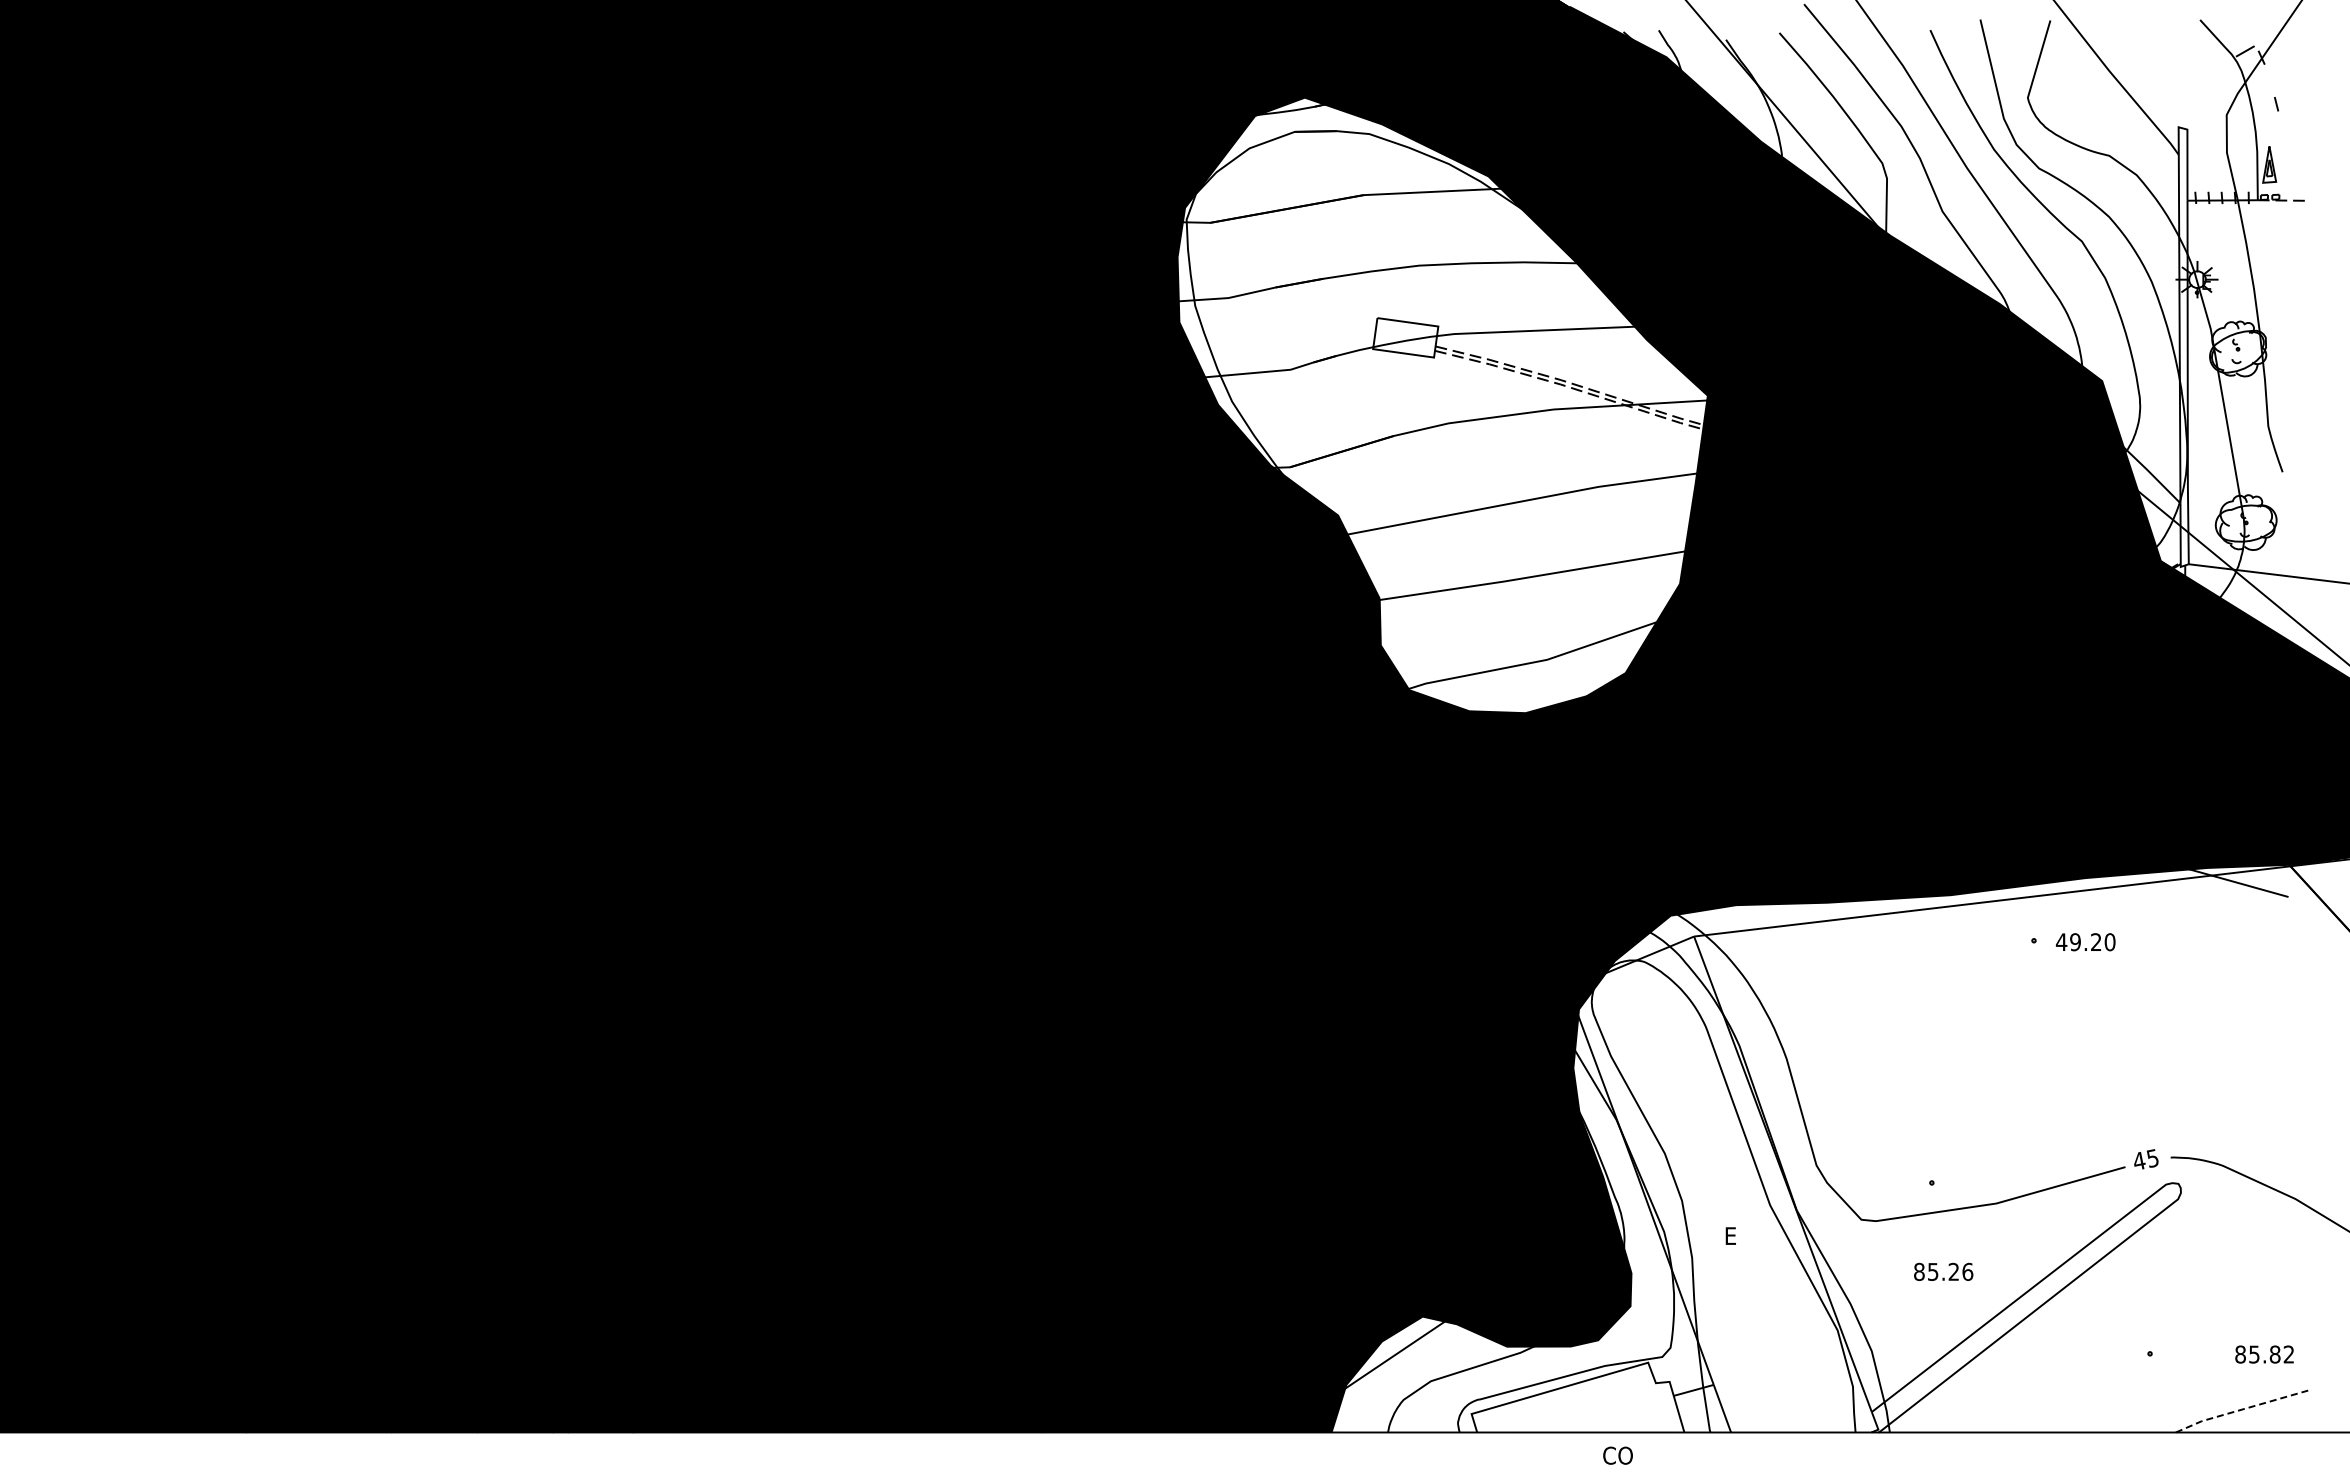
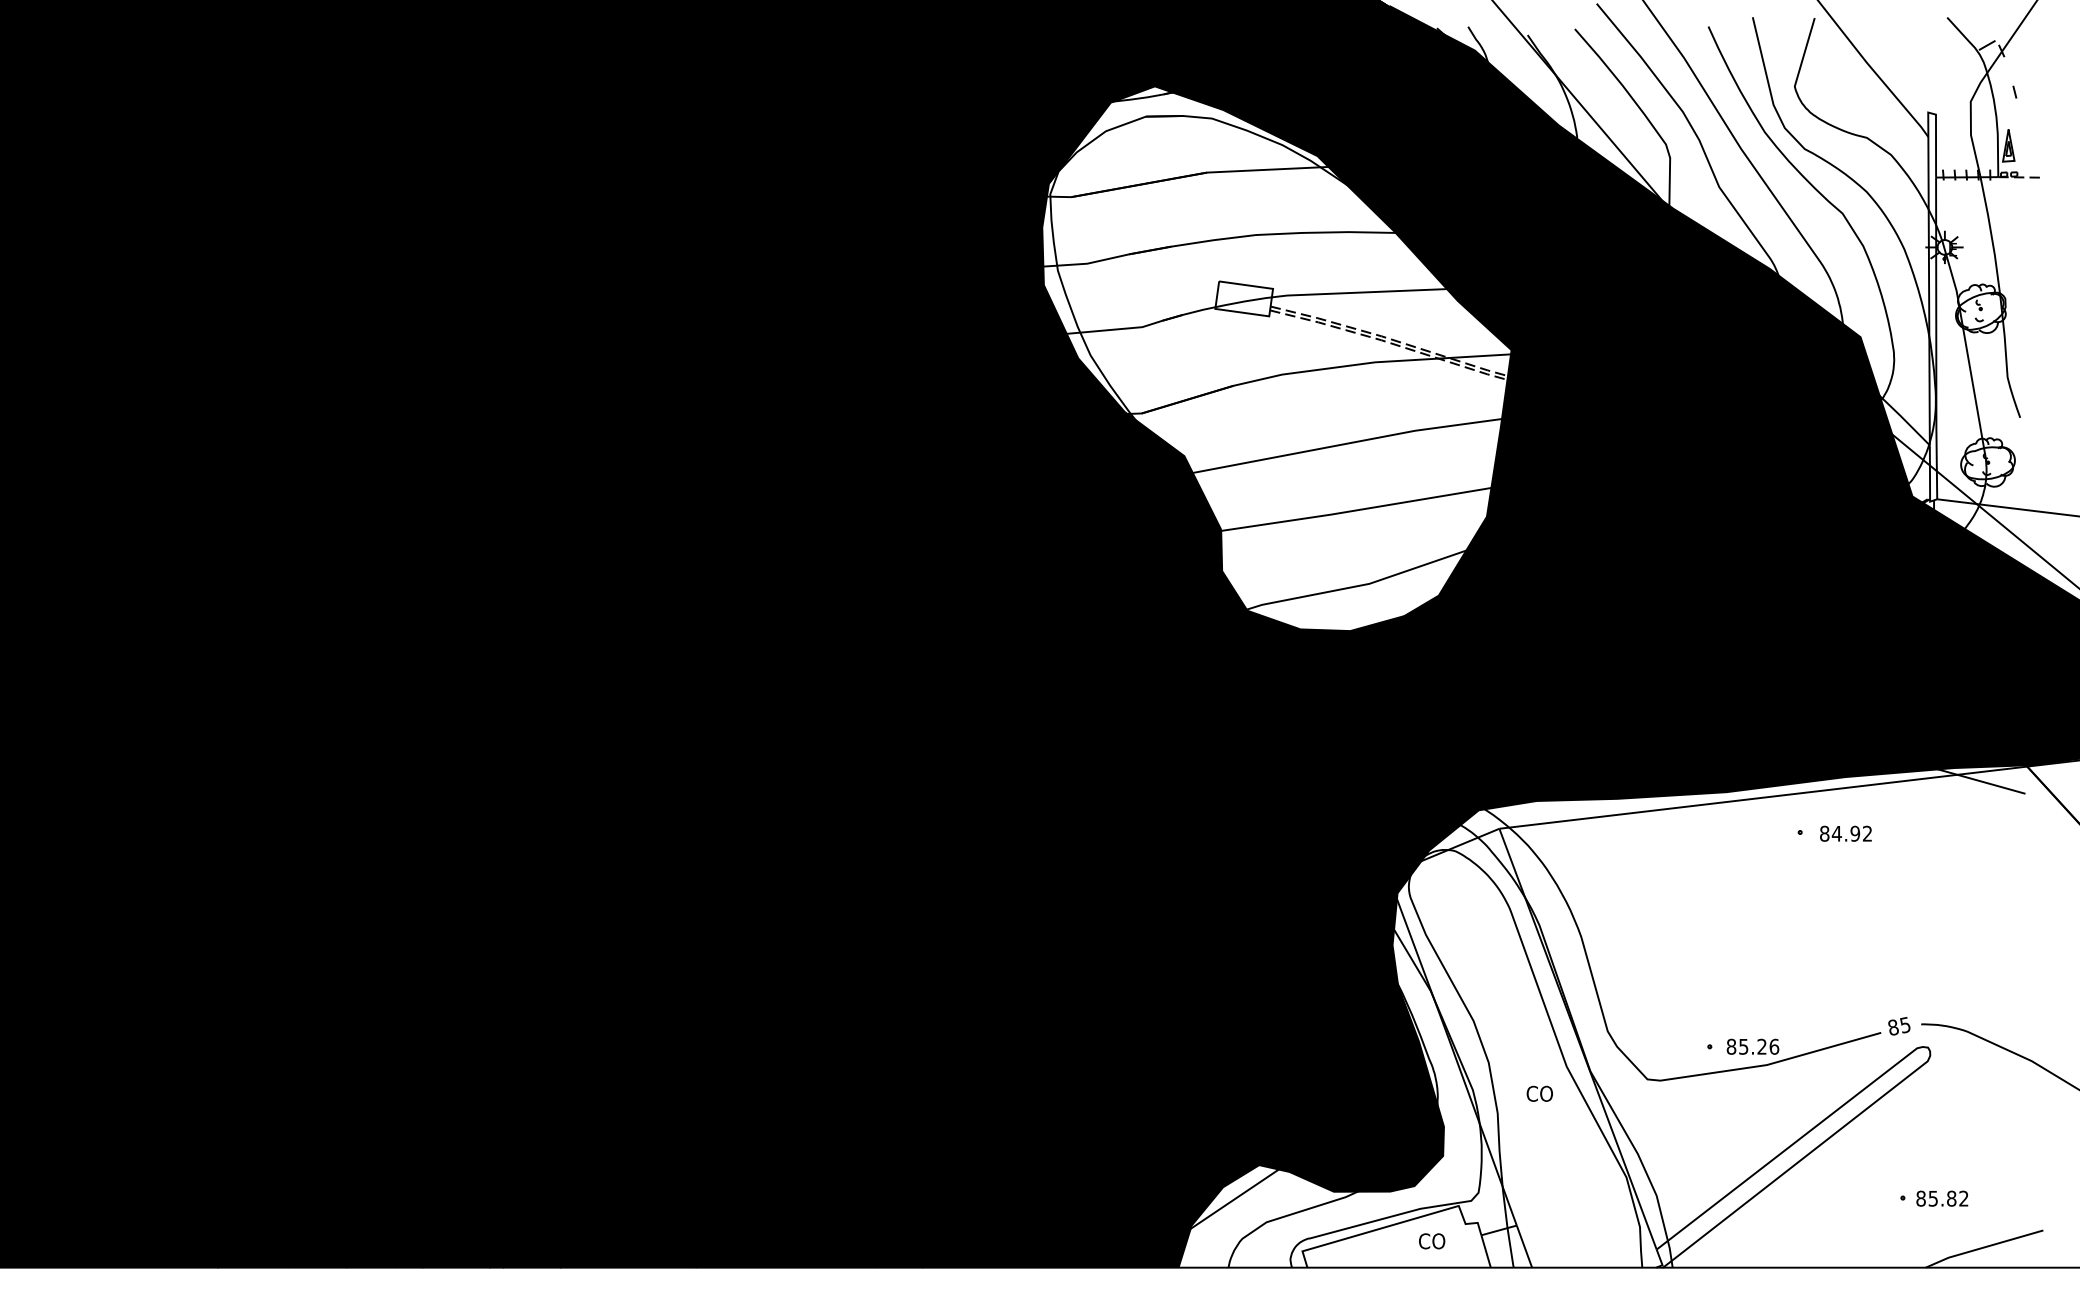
text: (2085, 942) -> (1845, 834), 49.20 -> 84.92
text: (2139, 1161) -> (1893, 1027), 45 -> 85
text: (1739, 1236) -> (1539, 1094), E -> CO
text: (1943, 1271) -> (1752, 1046), moved
text: (2264, 1354) -> (1942, 1198), moved
line: (2240, 1409) -> (1982, 1247), dashed -> solid
text: (1617, 1455) -> (1431, 1241), moved

